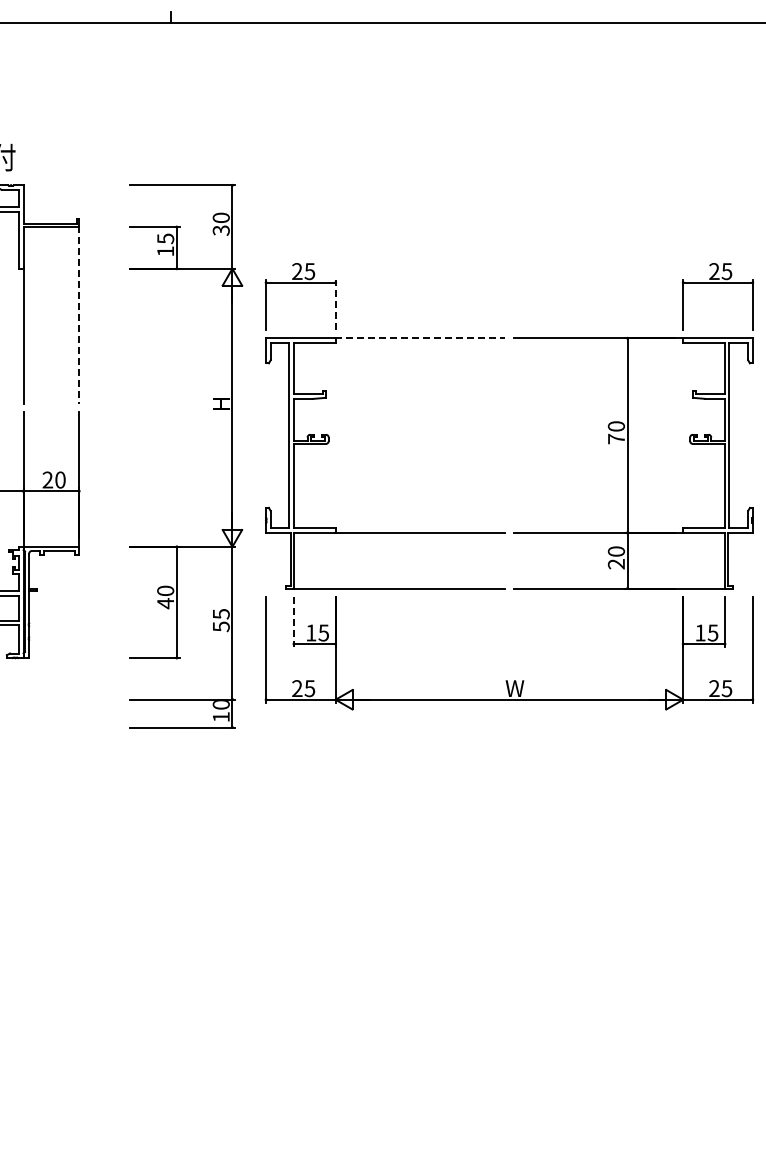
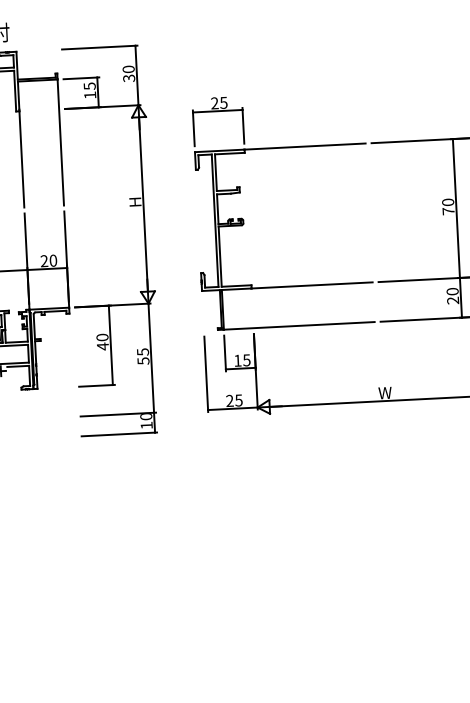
line: (335, 304) -> (243, 125), dashed -> solid
line: (79, 314) -> (60, 141), dashed -> solid
line: (420, 338) -> (305, 146), dashed -> solid
part: (231, 456) -> (144, 239), moved
line: (293, 622) -> (224, 353), dashed -> solid

